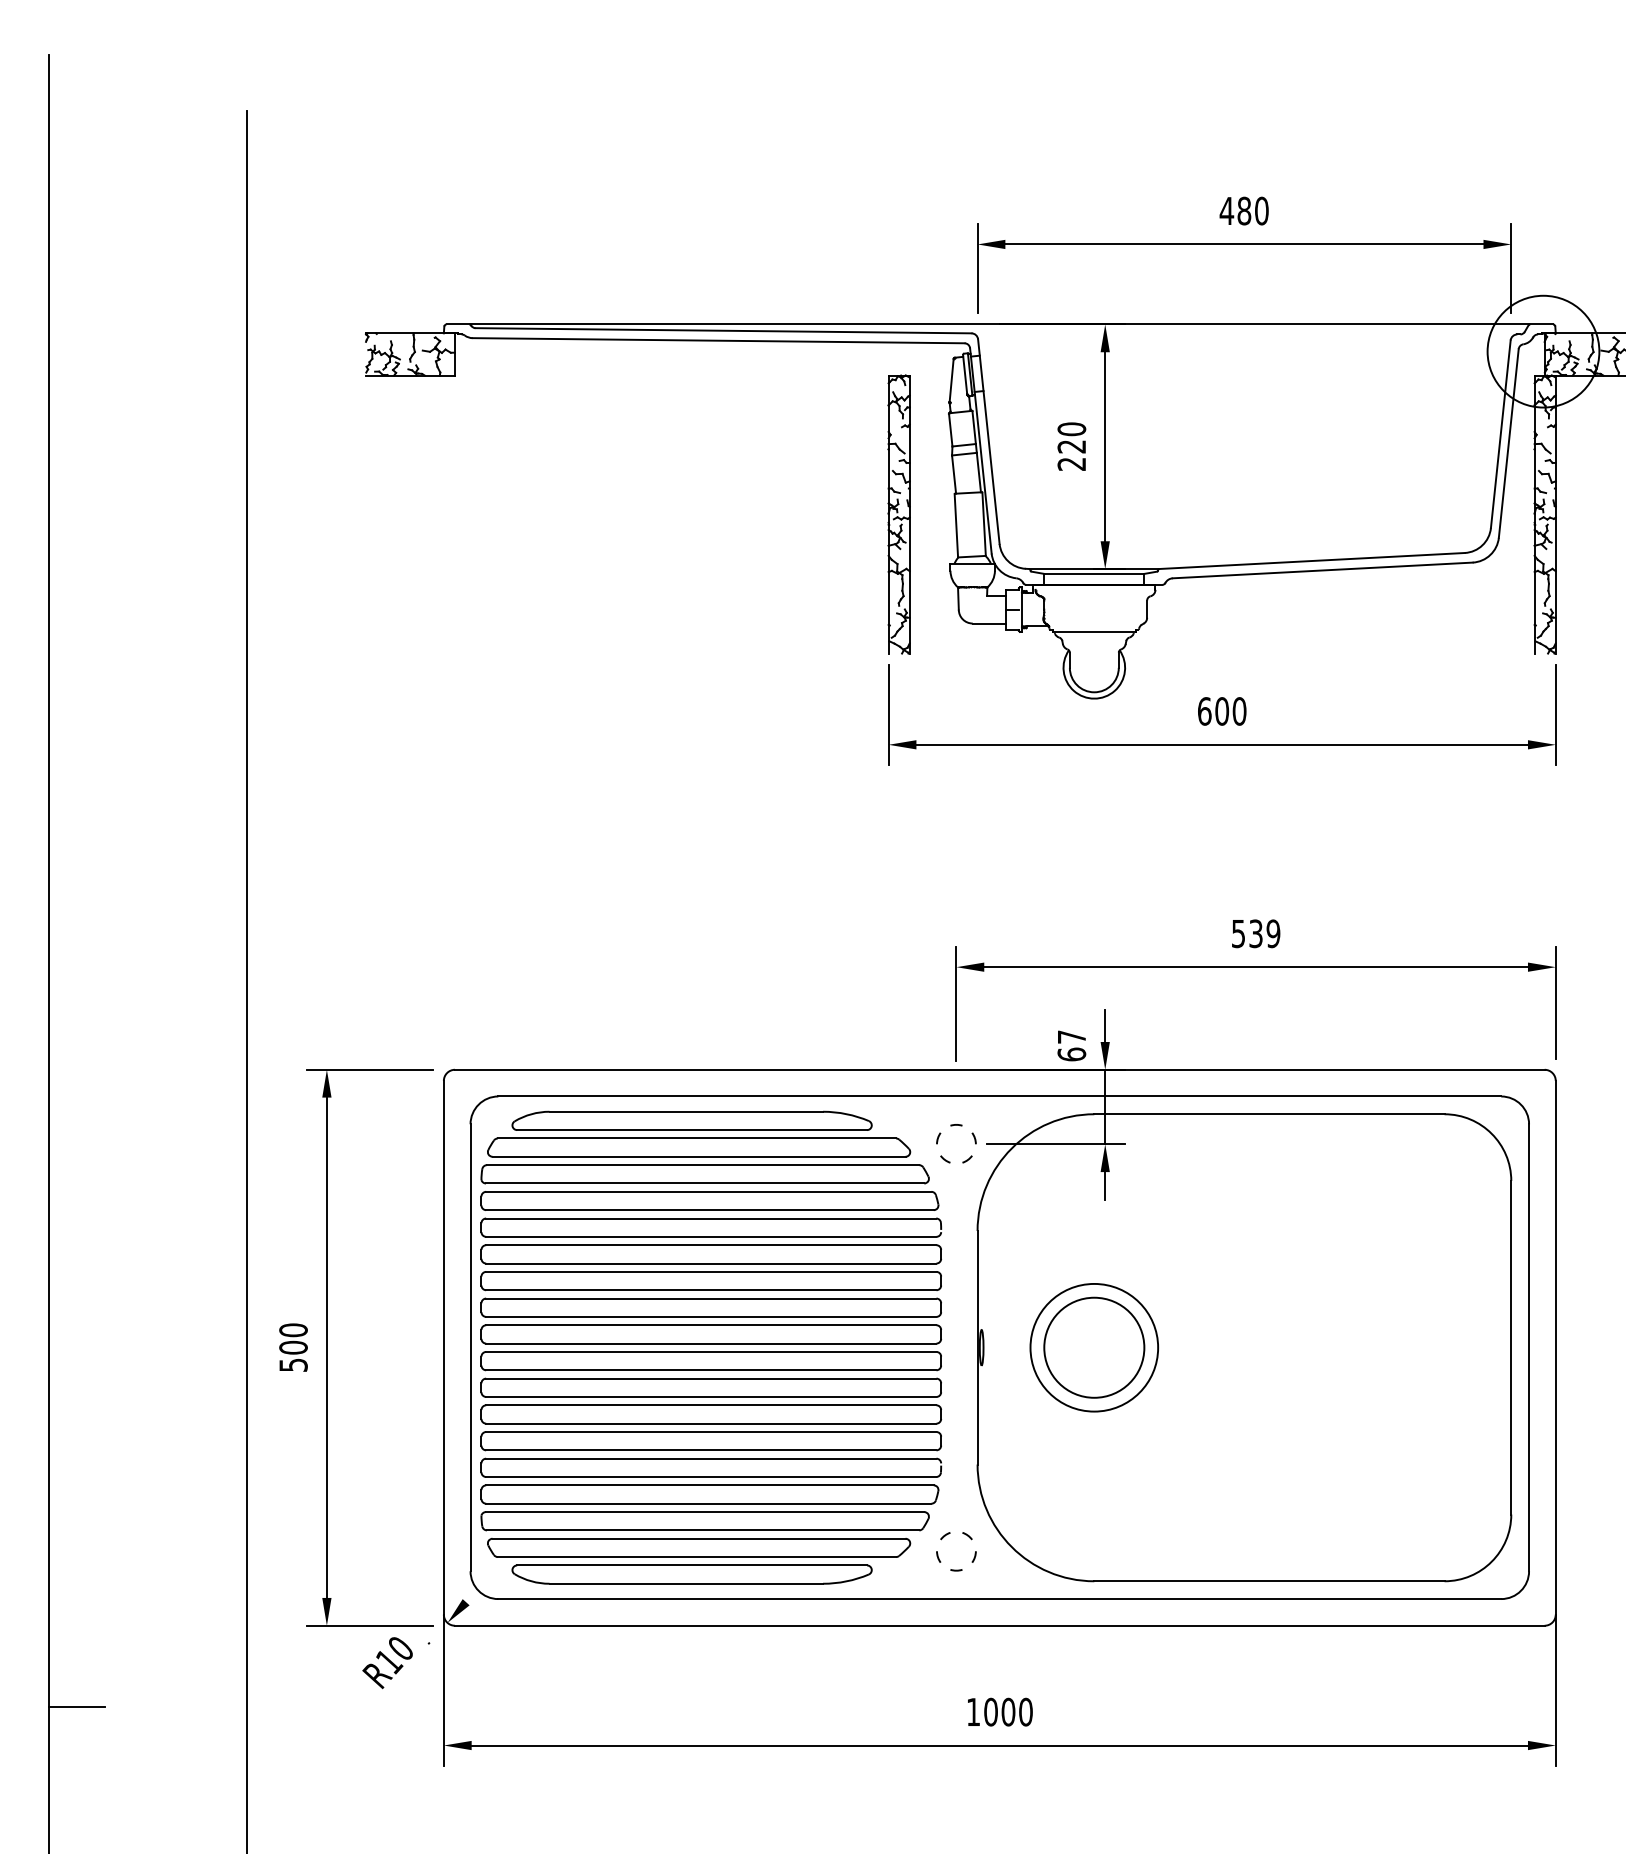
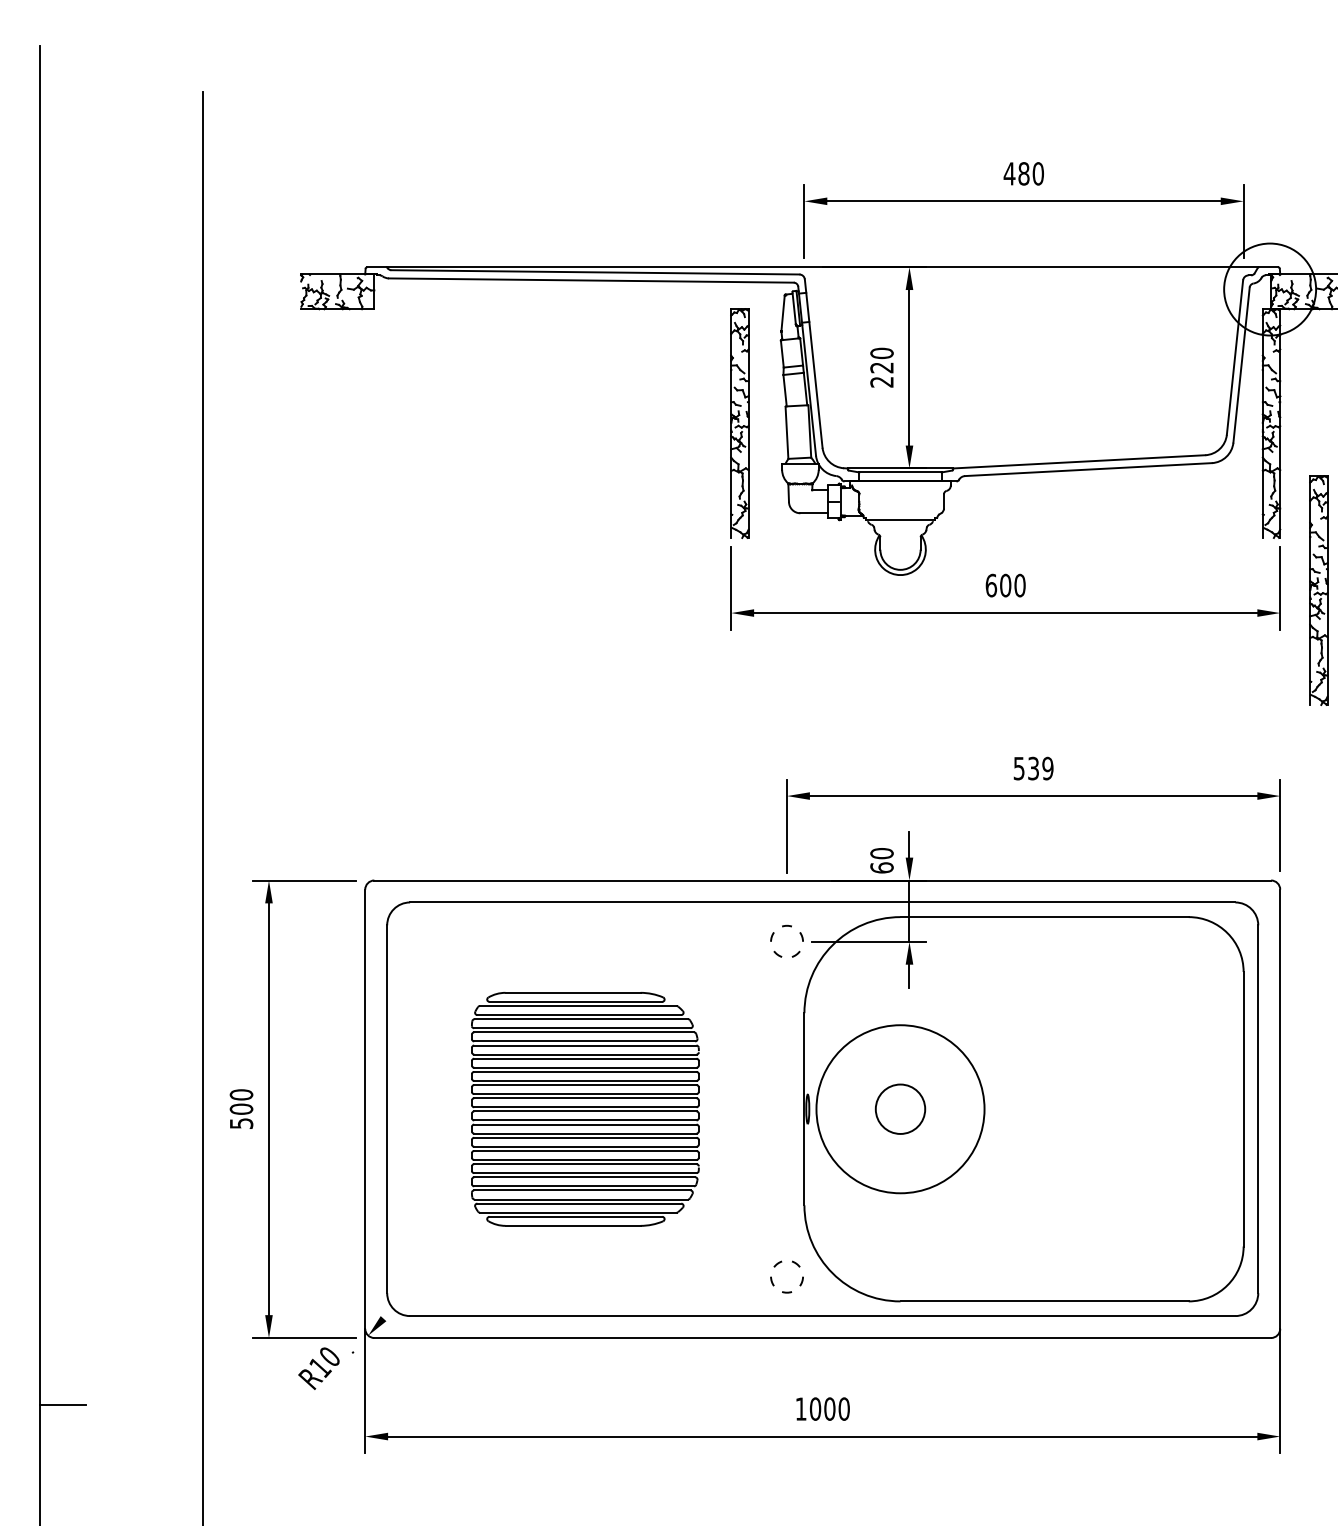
part: (1602, 717) -> (1318, 590), added
text: (1071, 1036) -> (881, 853), 67 -> 60
circle: (1094, 1346) -> (900, 1108), size x1.6
part: (711, 1348) -> (585, 1109), size x0.6
circle: (1094, 1348) -> (900, 1109), size x0.6

